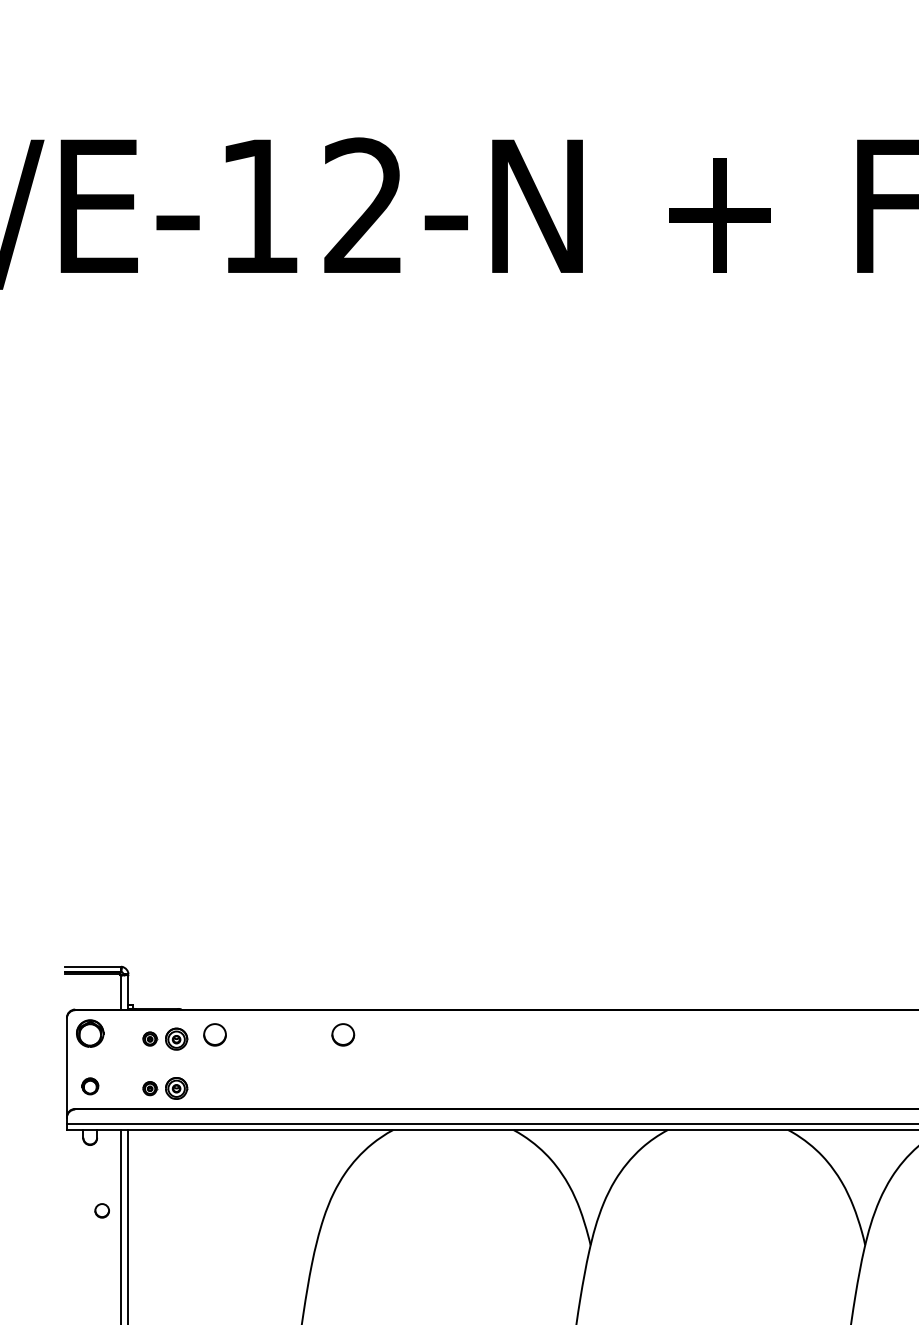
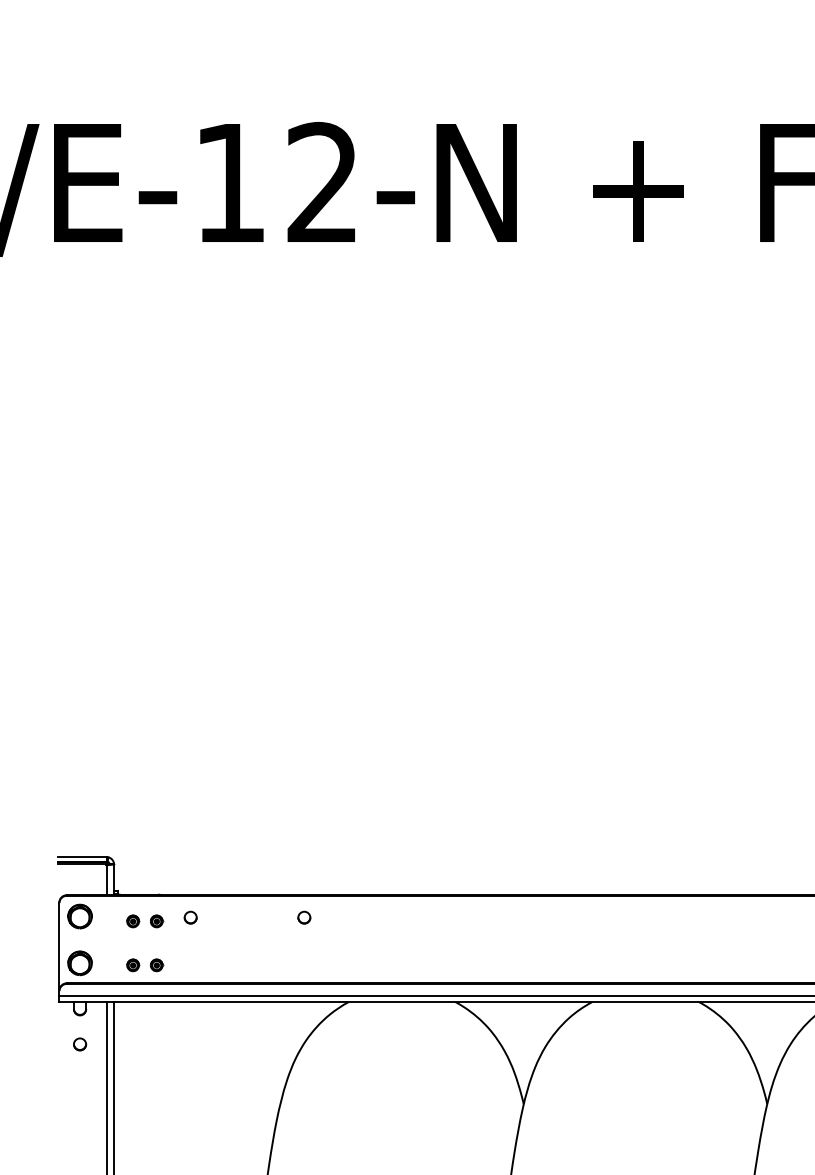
part: (214, 1034) -> (190, 917), size x0.62
part: (342, 1034) -> (303, 917), size x0.62
part: (176, 1038) -> (156, 920), size x0.62
part: (90, 1086) -> (80, 963), size x1.67
part: (176, 1088) -> (156, 965), size x0.62
part: (101, 1210) -> (79, 1044), moved

